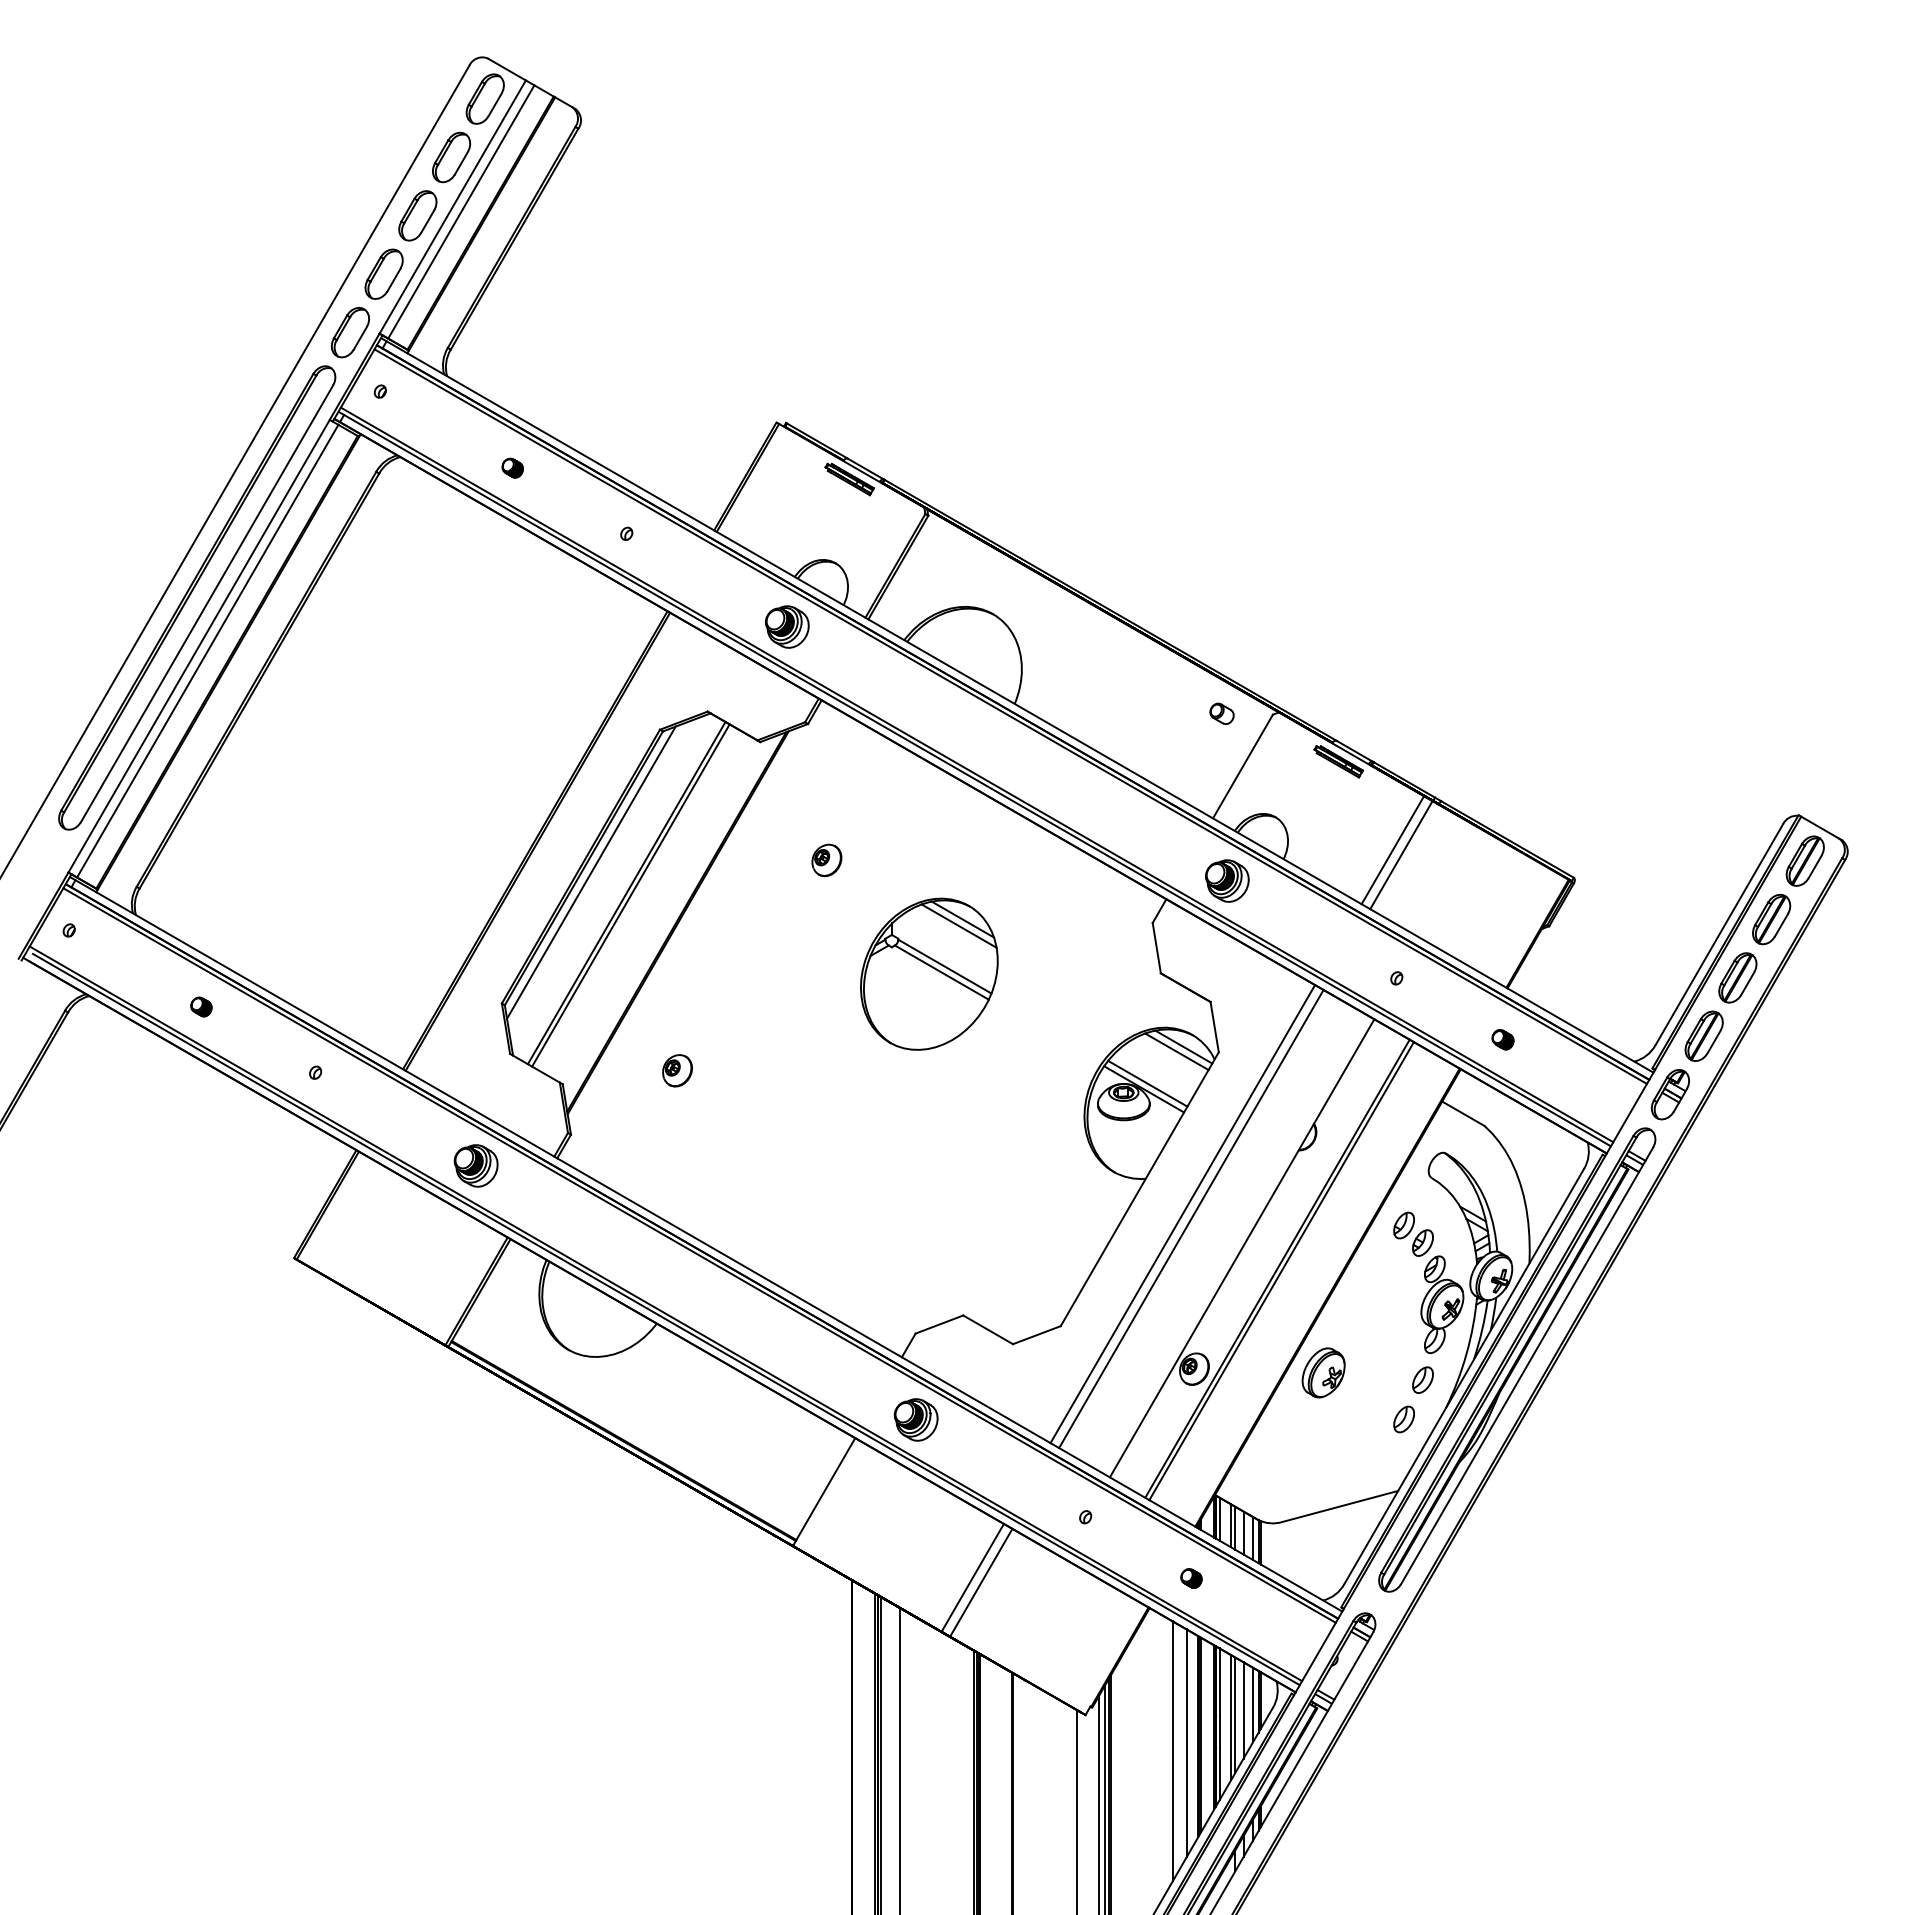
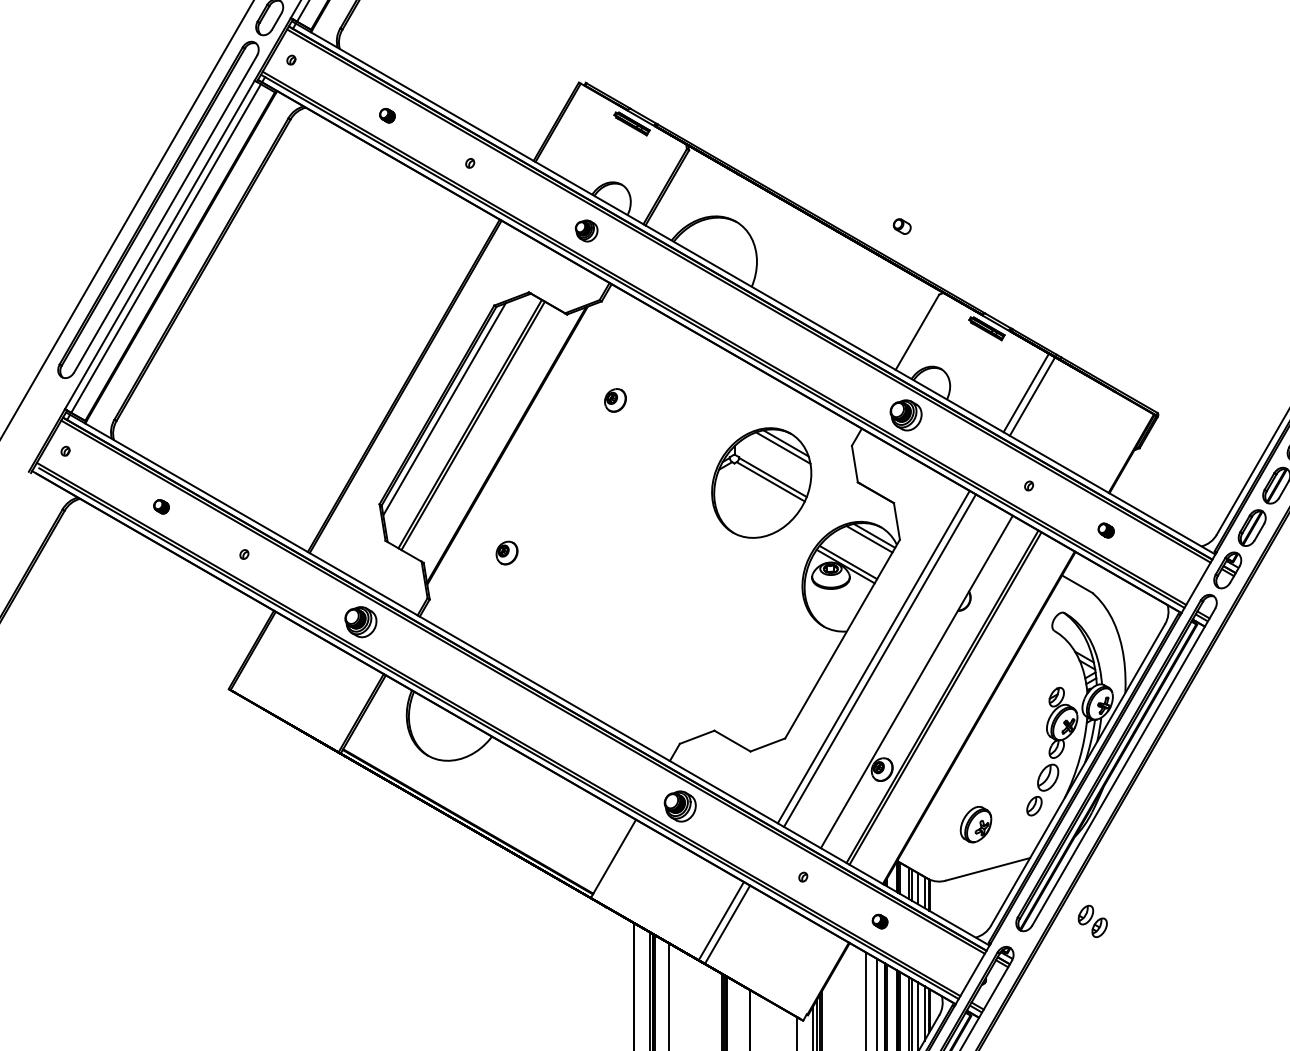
part: (786, 626) -> (586, 230), size x0.7
part: (1221, 713) -> (901, 226), moved
part: (929, 973) -> (761, 482), moved
part: (1413, 1233) -> (1092, 920), moved
part: (1323, 1372) -> (975, 824), moved
part: (1422, 1379) -> (1047, 777), size x1.4

